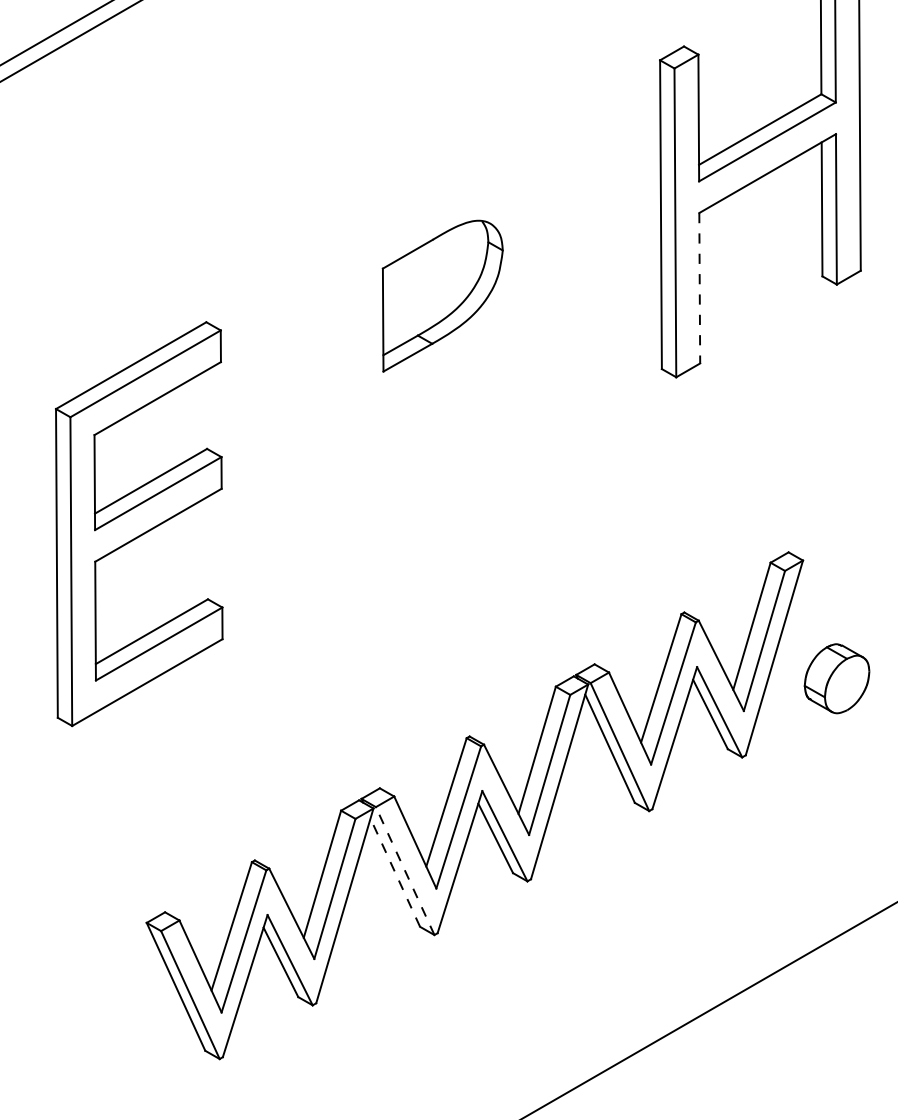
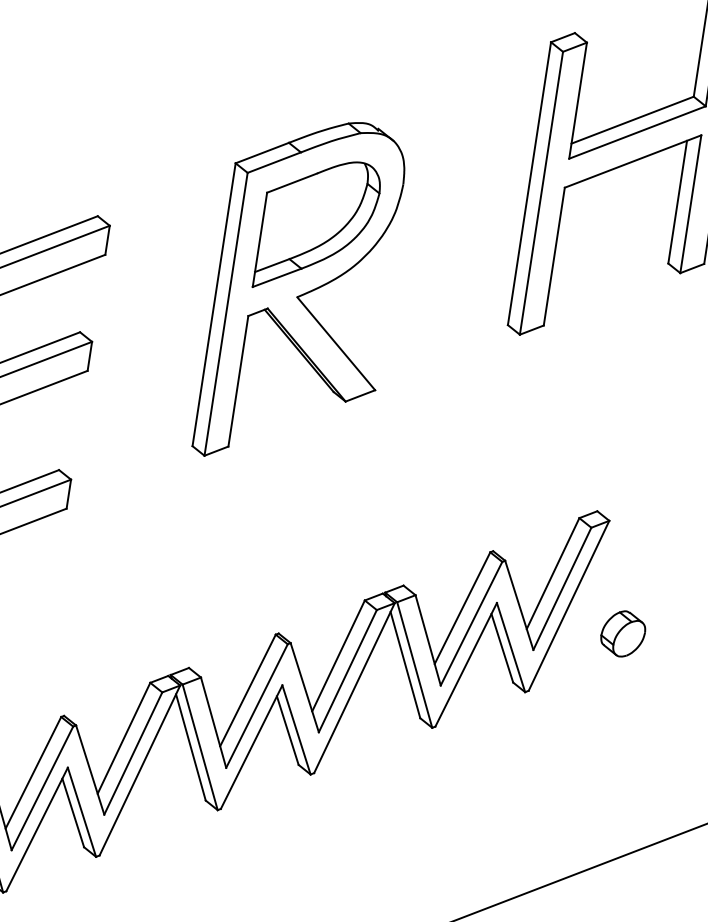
line: (699, 288) -> (554, 256), dashed -> solid
part: (437, 368) -> (302, 292), added
part: (836, 678) -> (622, 633), size x0.71
line: (404, 870) -> (199, 746), dashed -> solid
line: (395, 872) -> (191, 747), dashed -> solid

